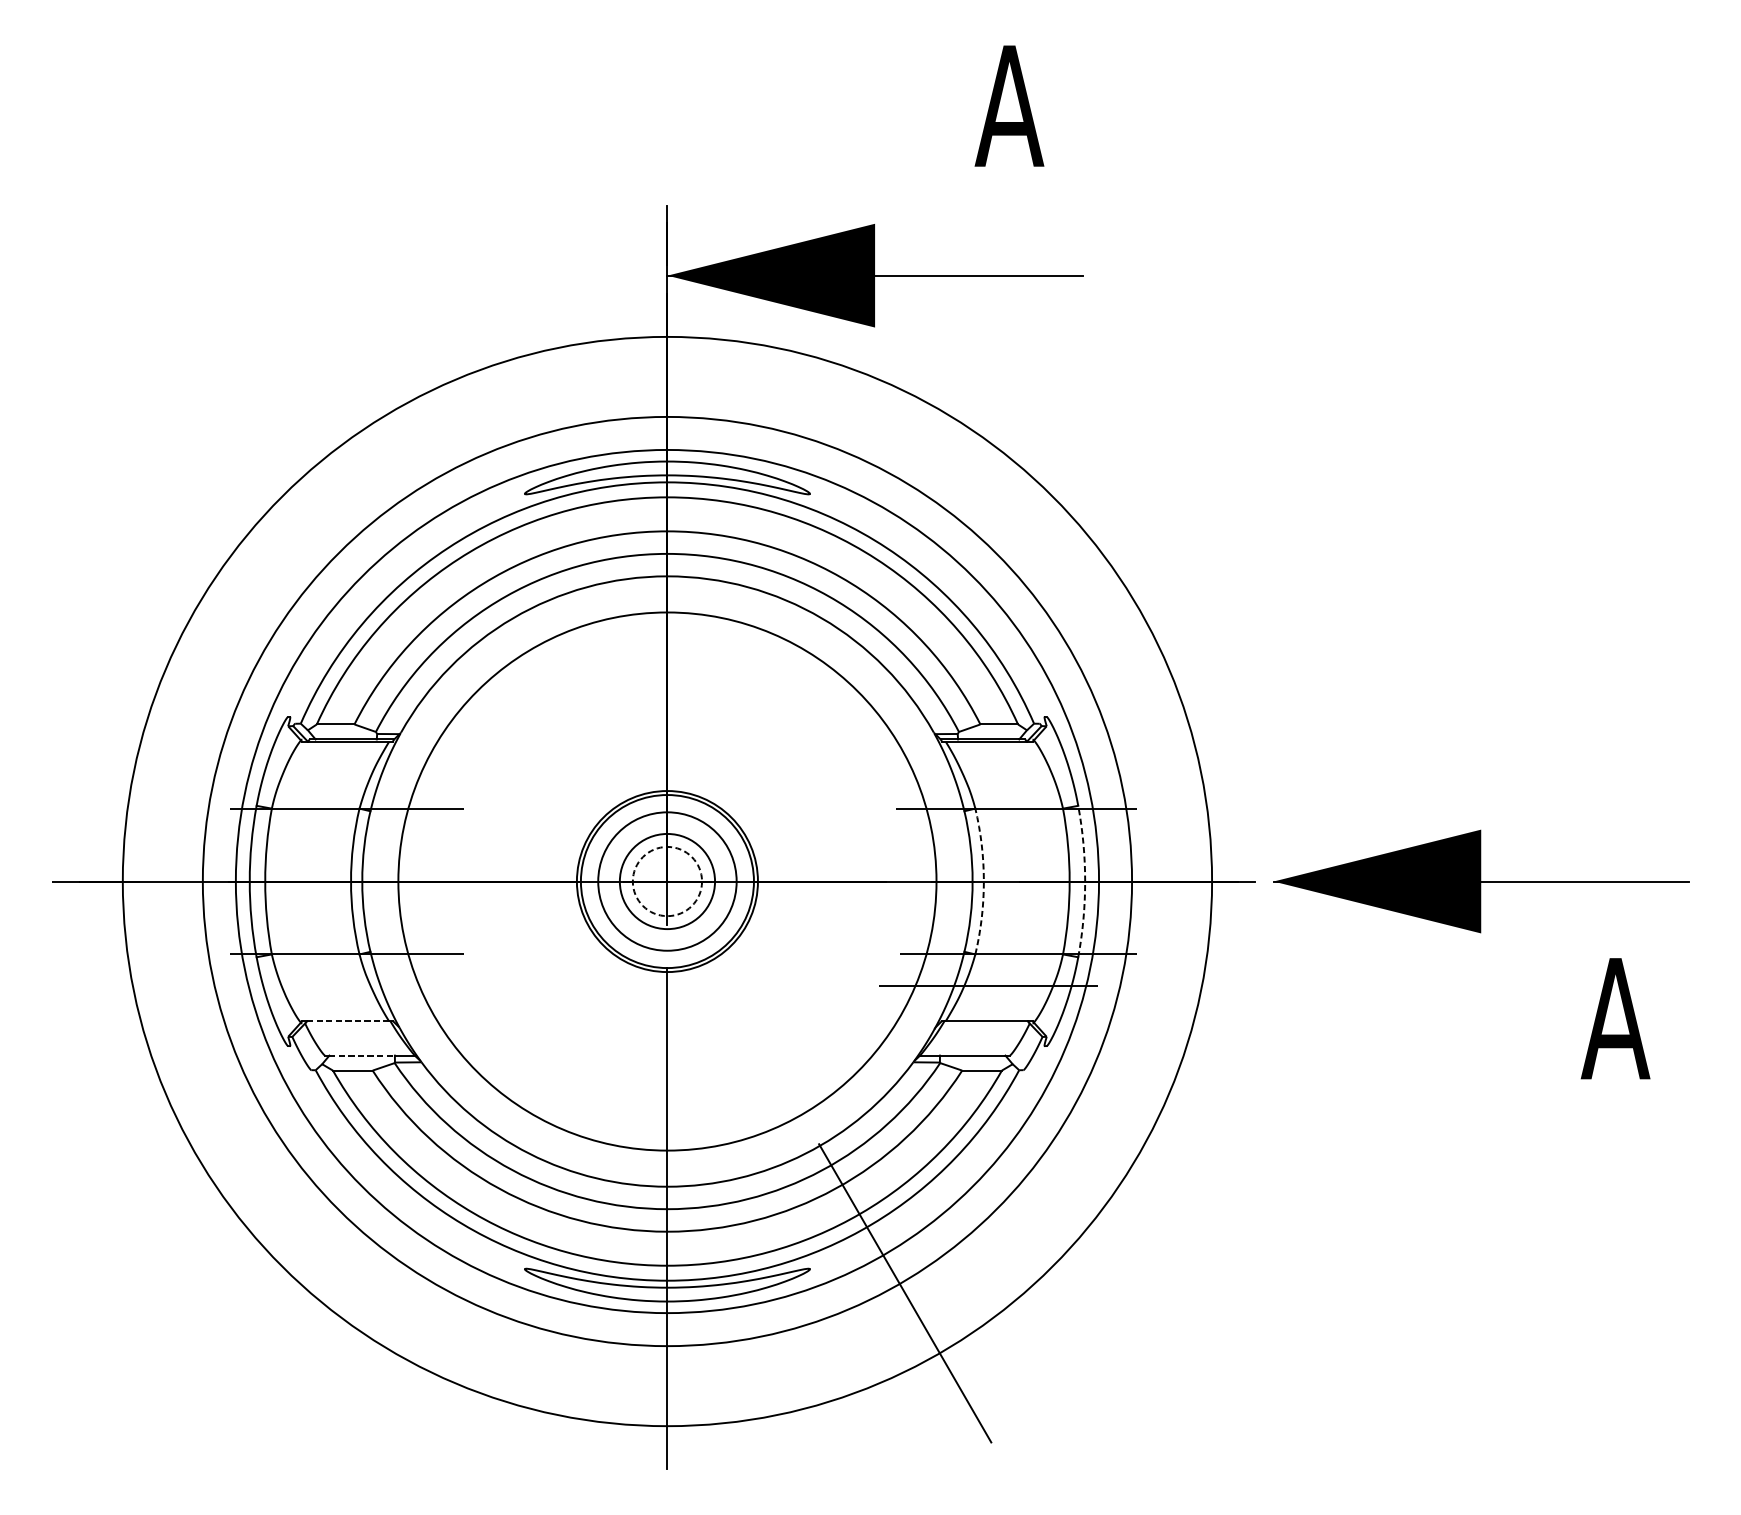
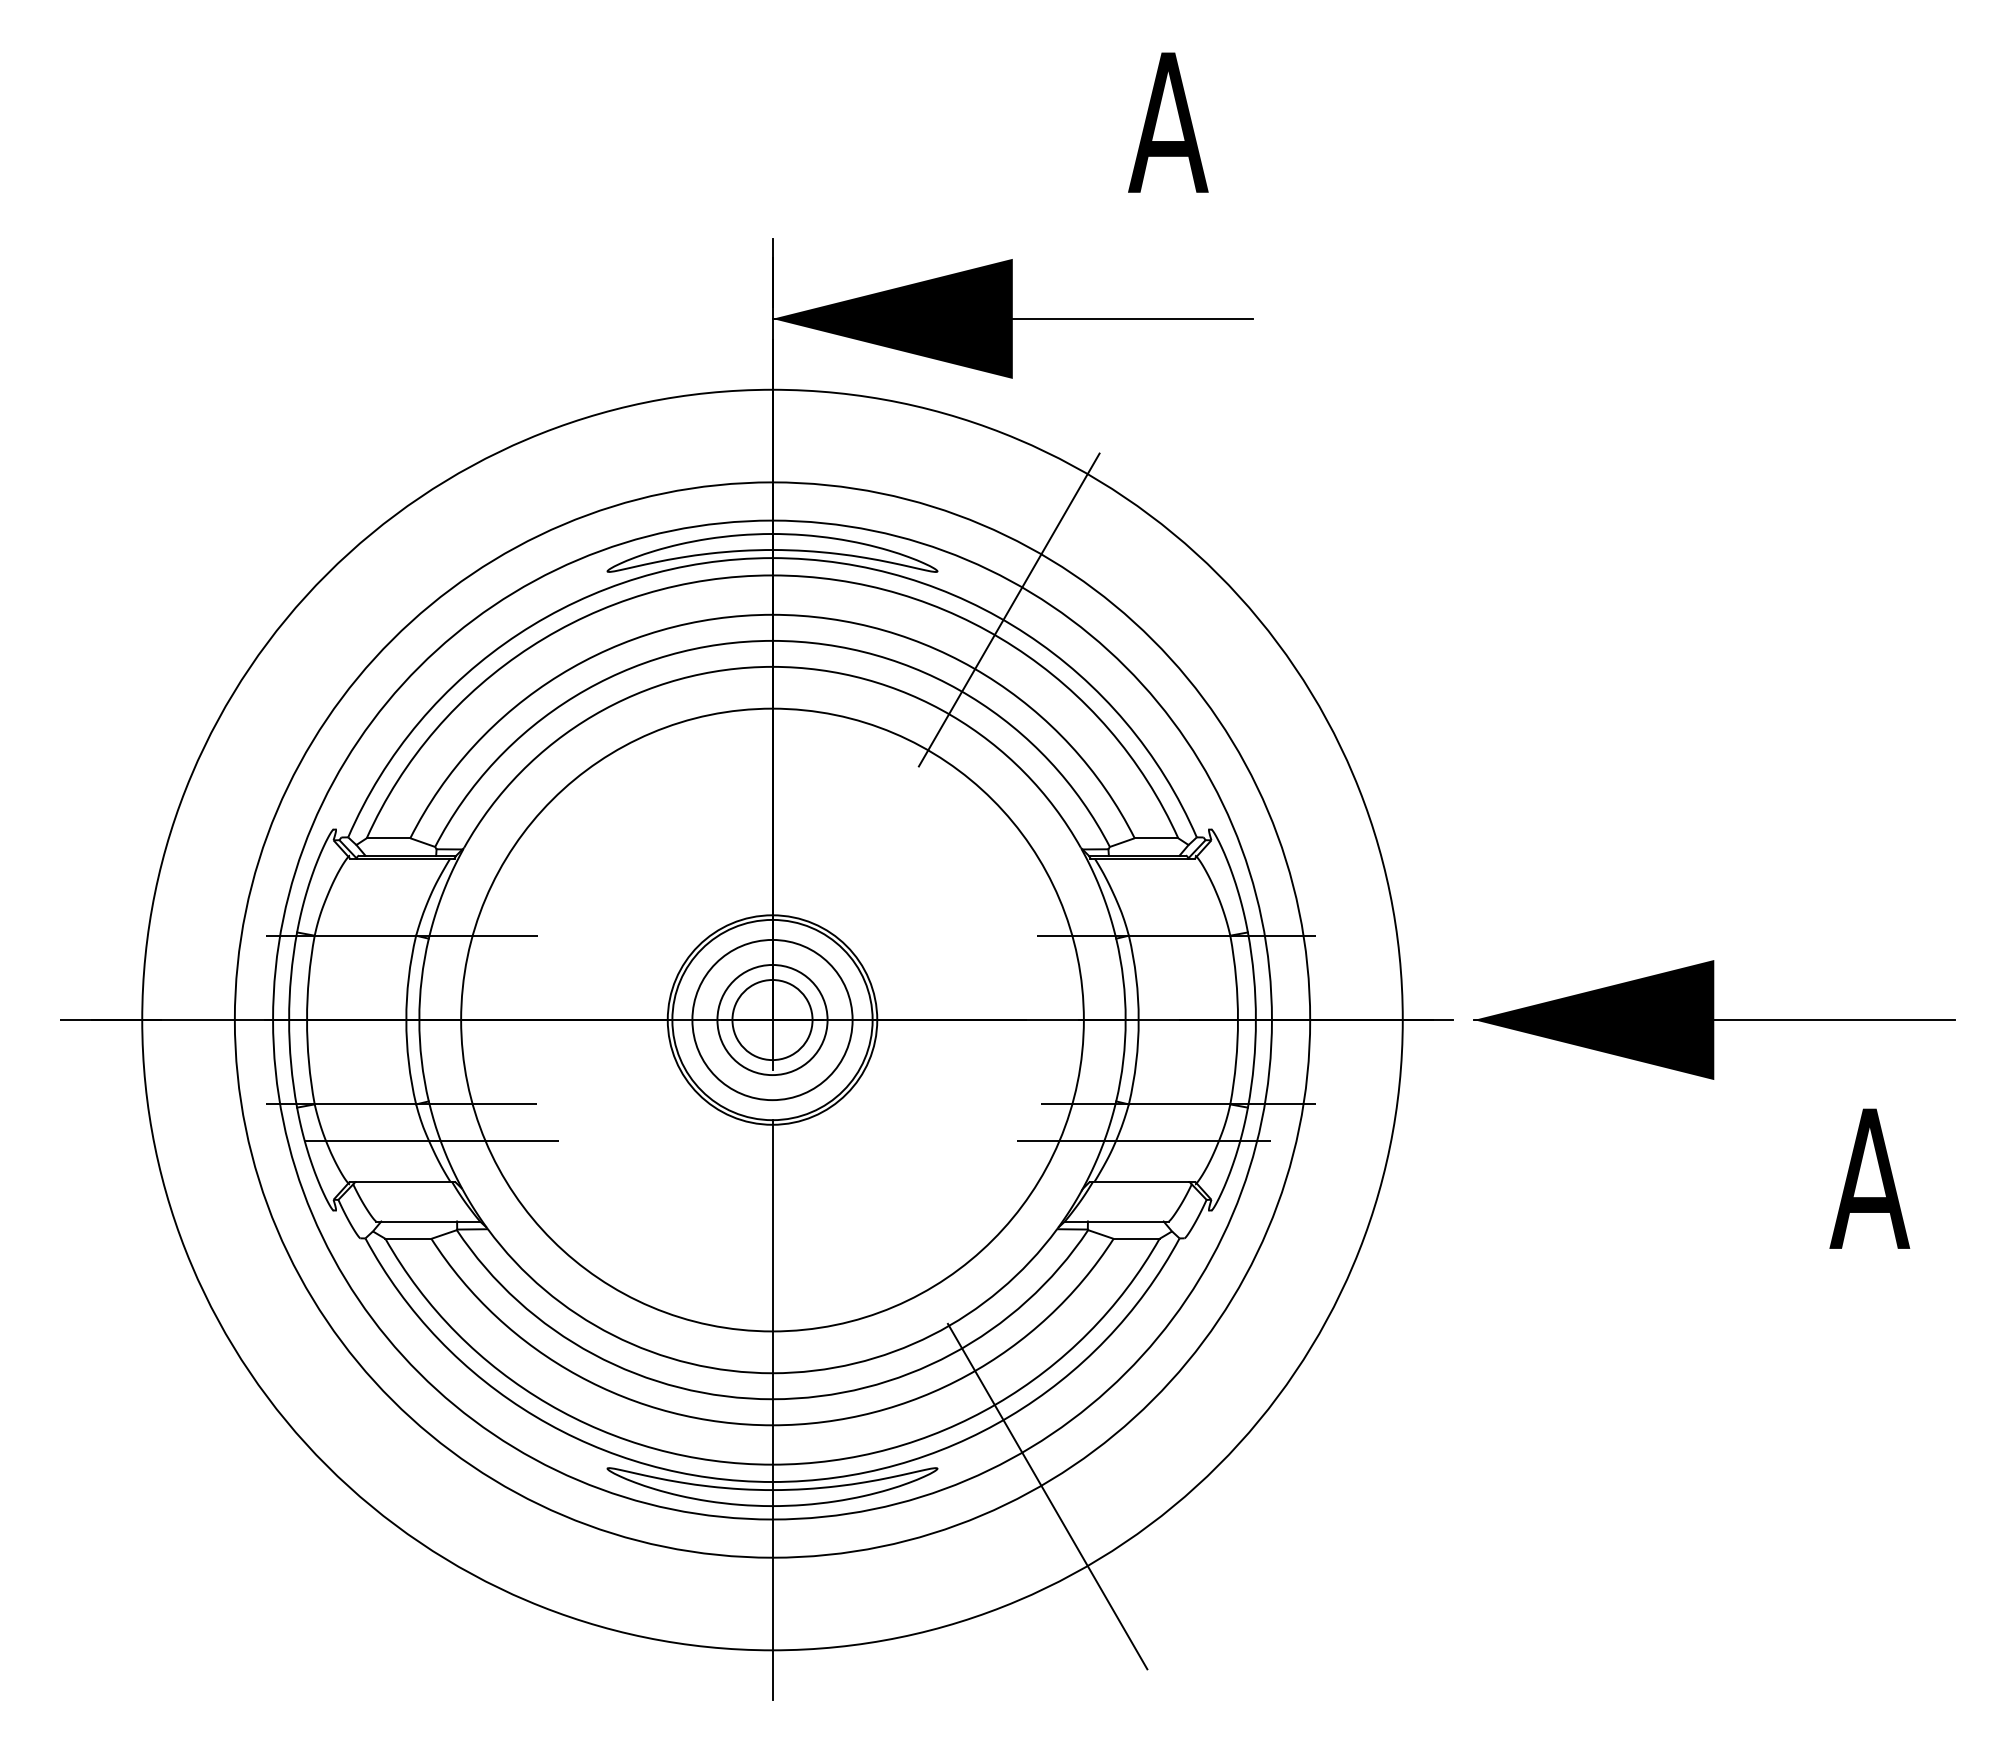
line: (872, 526) -> (1009, 609), added
circle: (667, 881) -> (772, 1020), dashed -> solid
arc: (983, 881) -> (1138, 1020), dashed -> solid
arc: (1084, 881) -> (1255, 1020), dashed -> solid
line: (373, 986) -> (432, 1141), added
line: (348, 1021) -> (403, 1181), dashed -> solid
line: (362, 1055) -> (419, 1221), dashed -> solid

